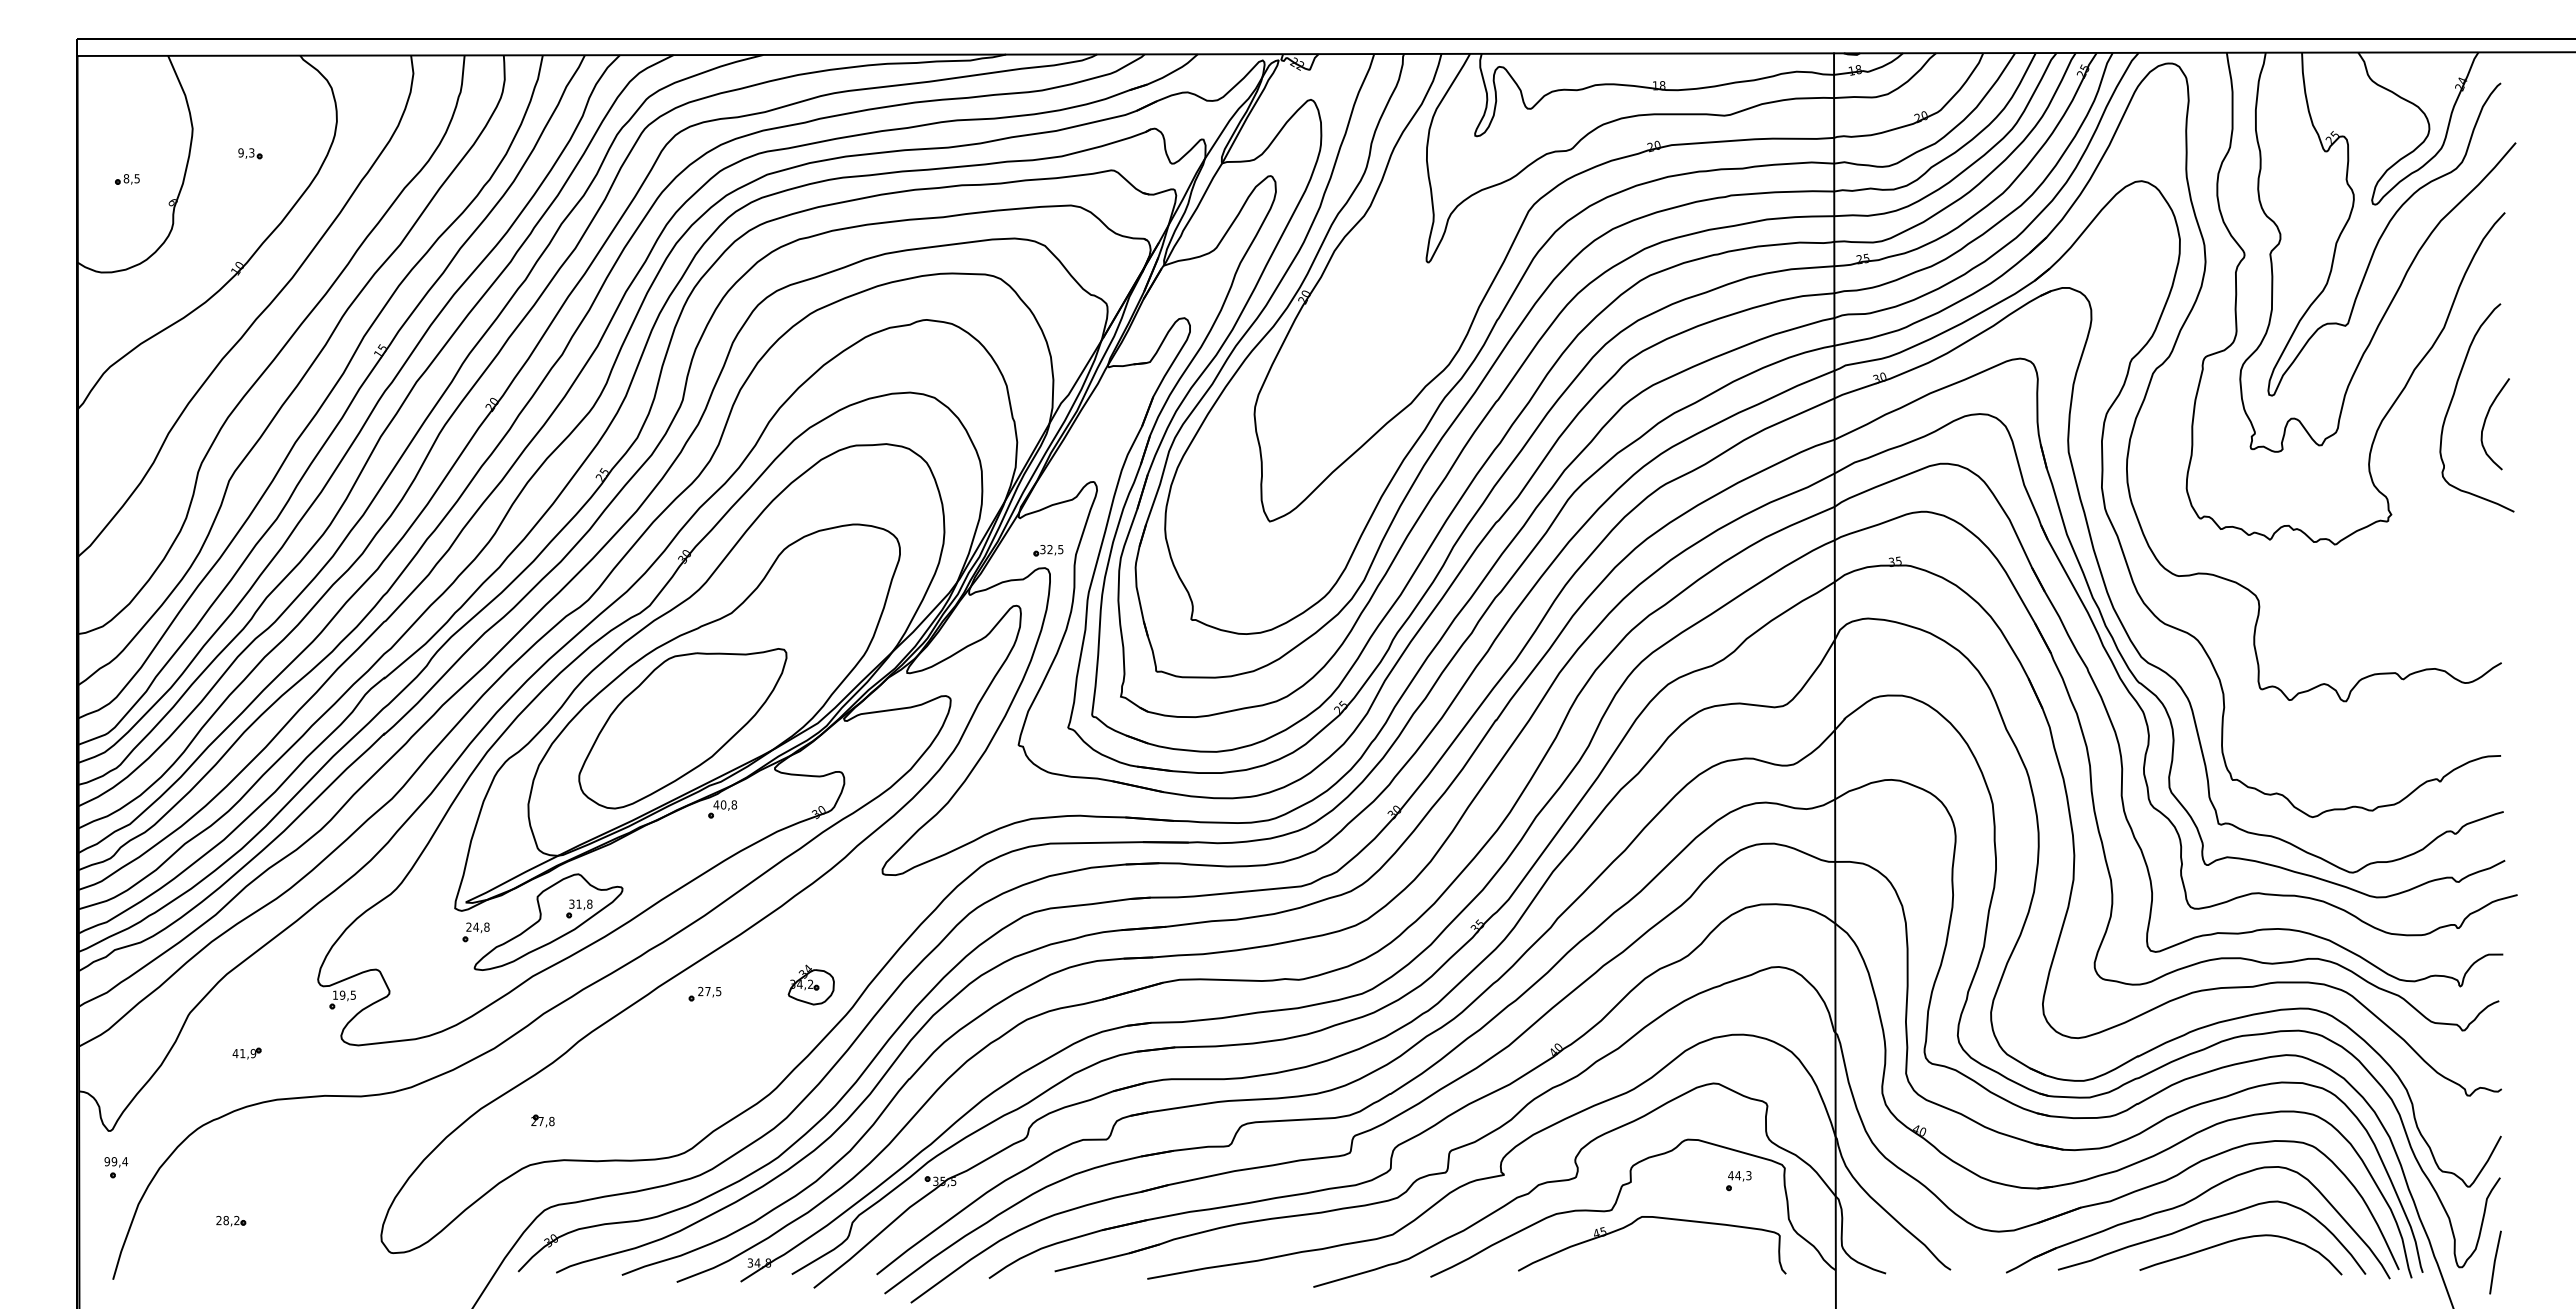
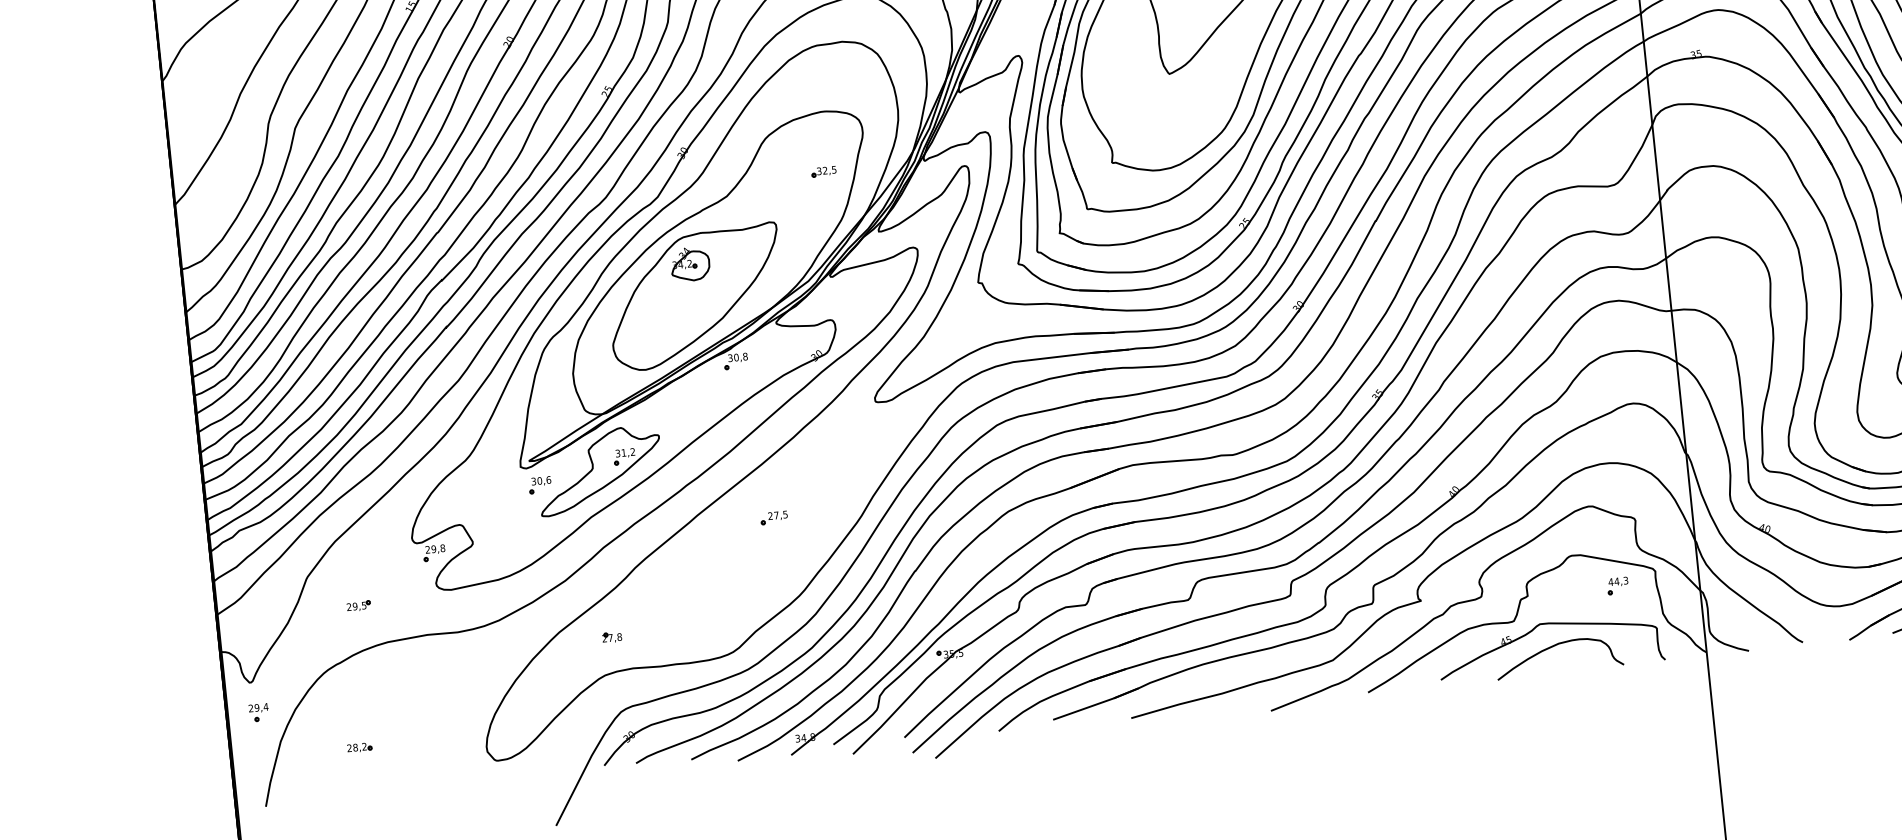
part: (1048, 550) -> (823, 171), moved
text: (716, 804) -> (730, 357), 40,8 -> 30,8
text: (589, 903) -> (632, 451), 31,8 -> 31,2
text: (477, 926) -> (540, 480), 24,8 -> 30,6
part: (810, 984) -> (689, 263), moved
part: (704, 993) -> (773, 517), moved
text: (344, 994) -> (435, 548), 19,5 -> 29,8
text: (244, 1053) -> (356, 606), 41,9 -> 29,5
text: (107, 1161) -> (251, 708), 99,4 -> 29,4
curve: (1655, 1245) -> (1553, 647), added

